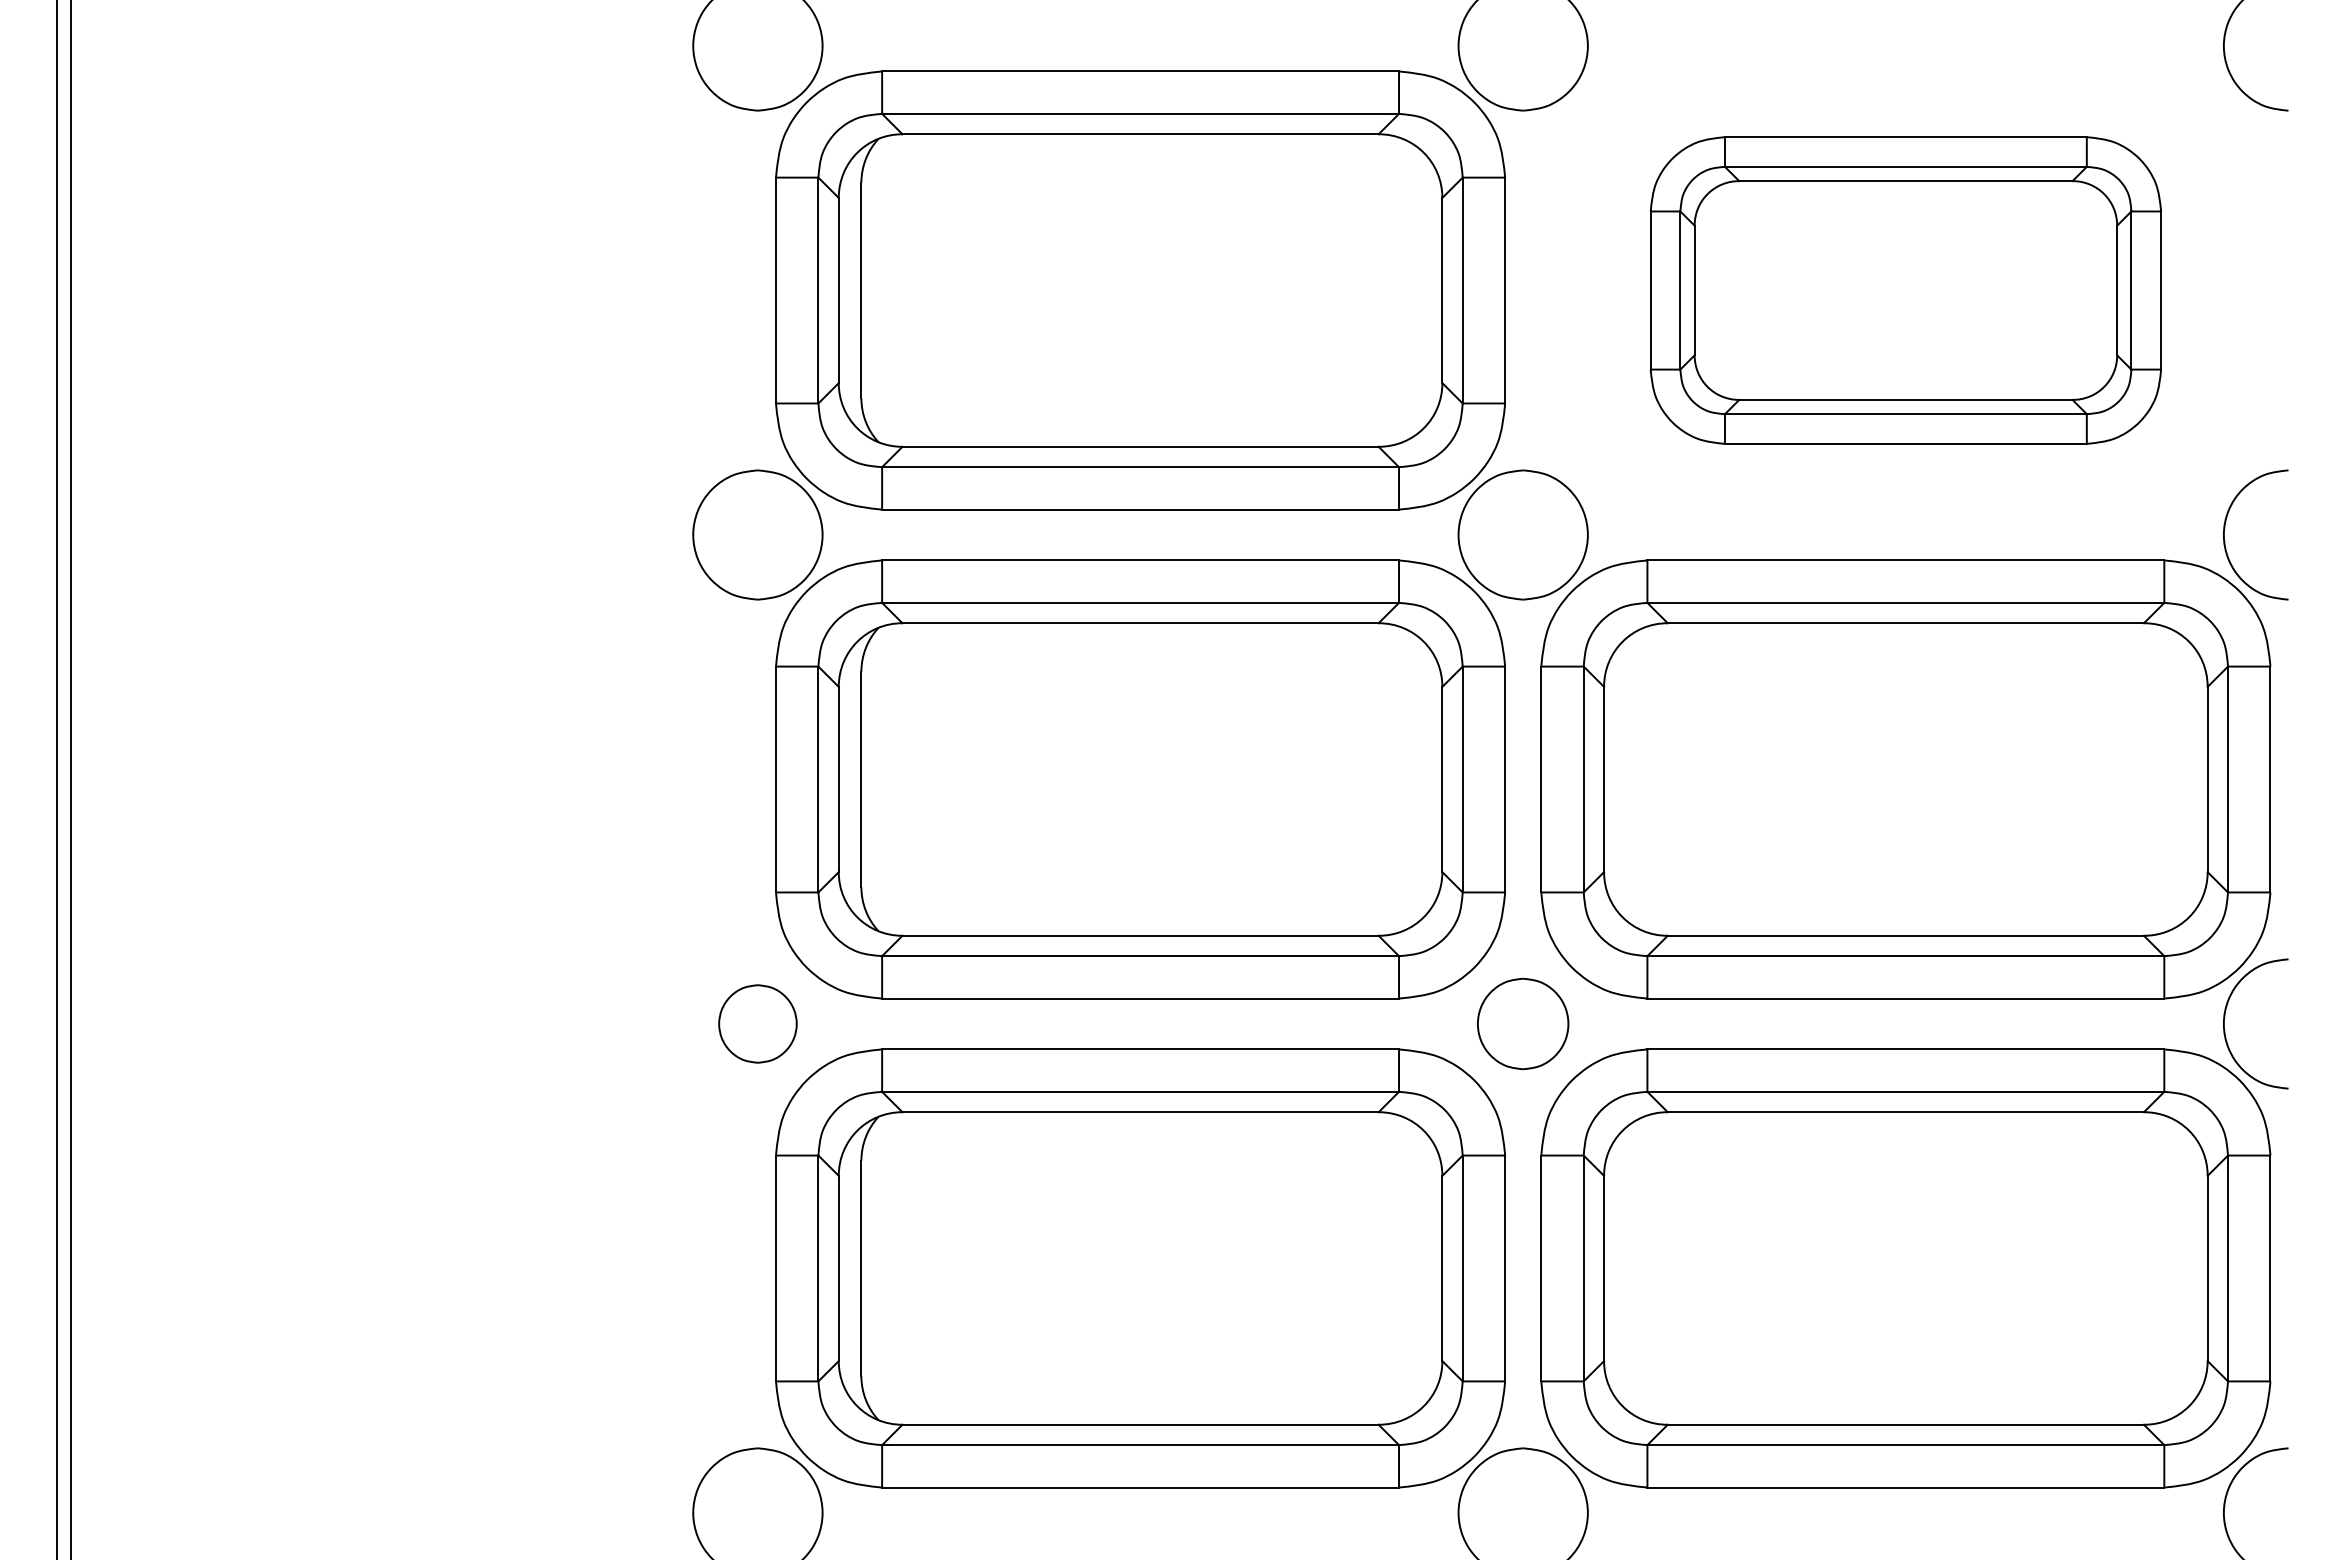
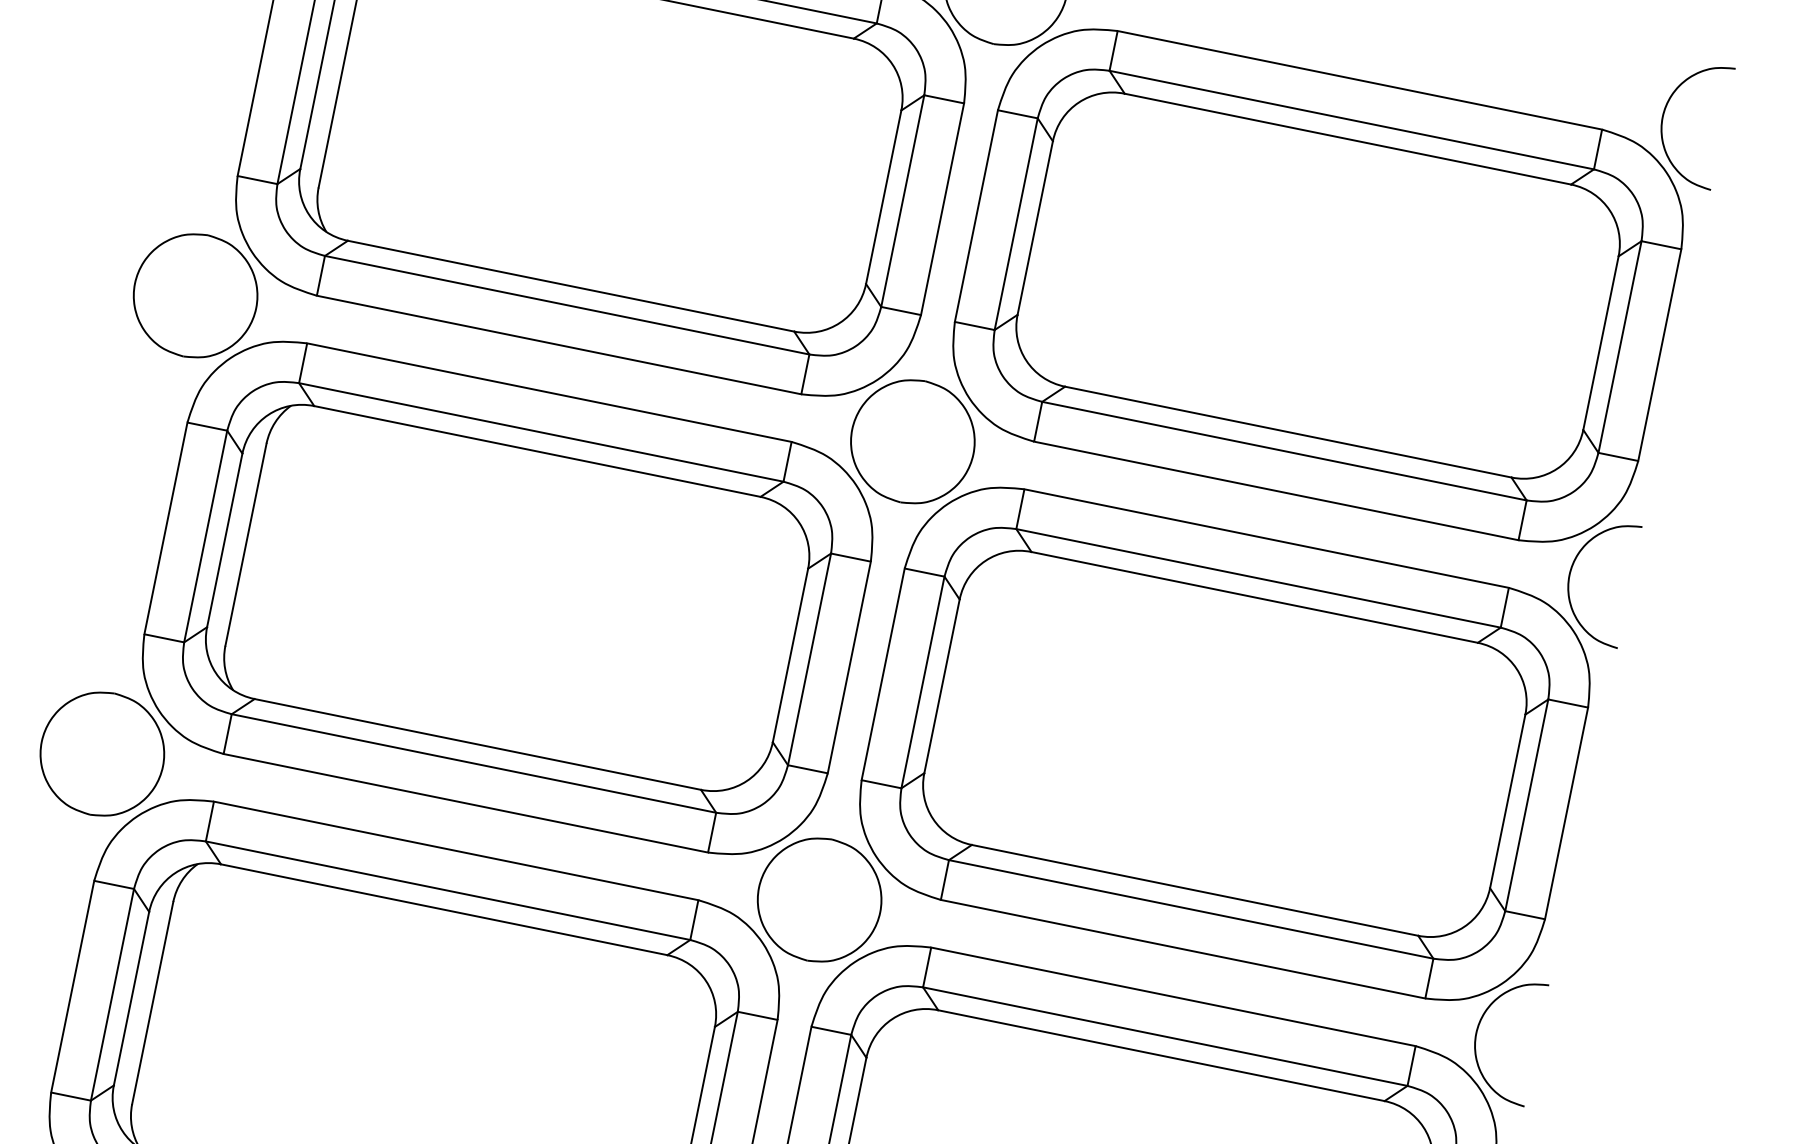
part: (1905, 290) -> (1317, 285), size x1.43
part: (757, 1023) -> (102, 753), size x1.67
part: (1522, 1023) -> (819, 899), size x1.43

